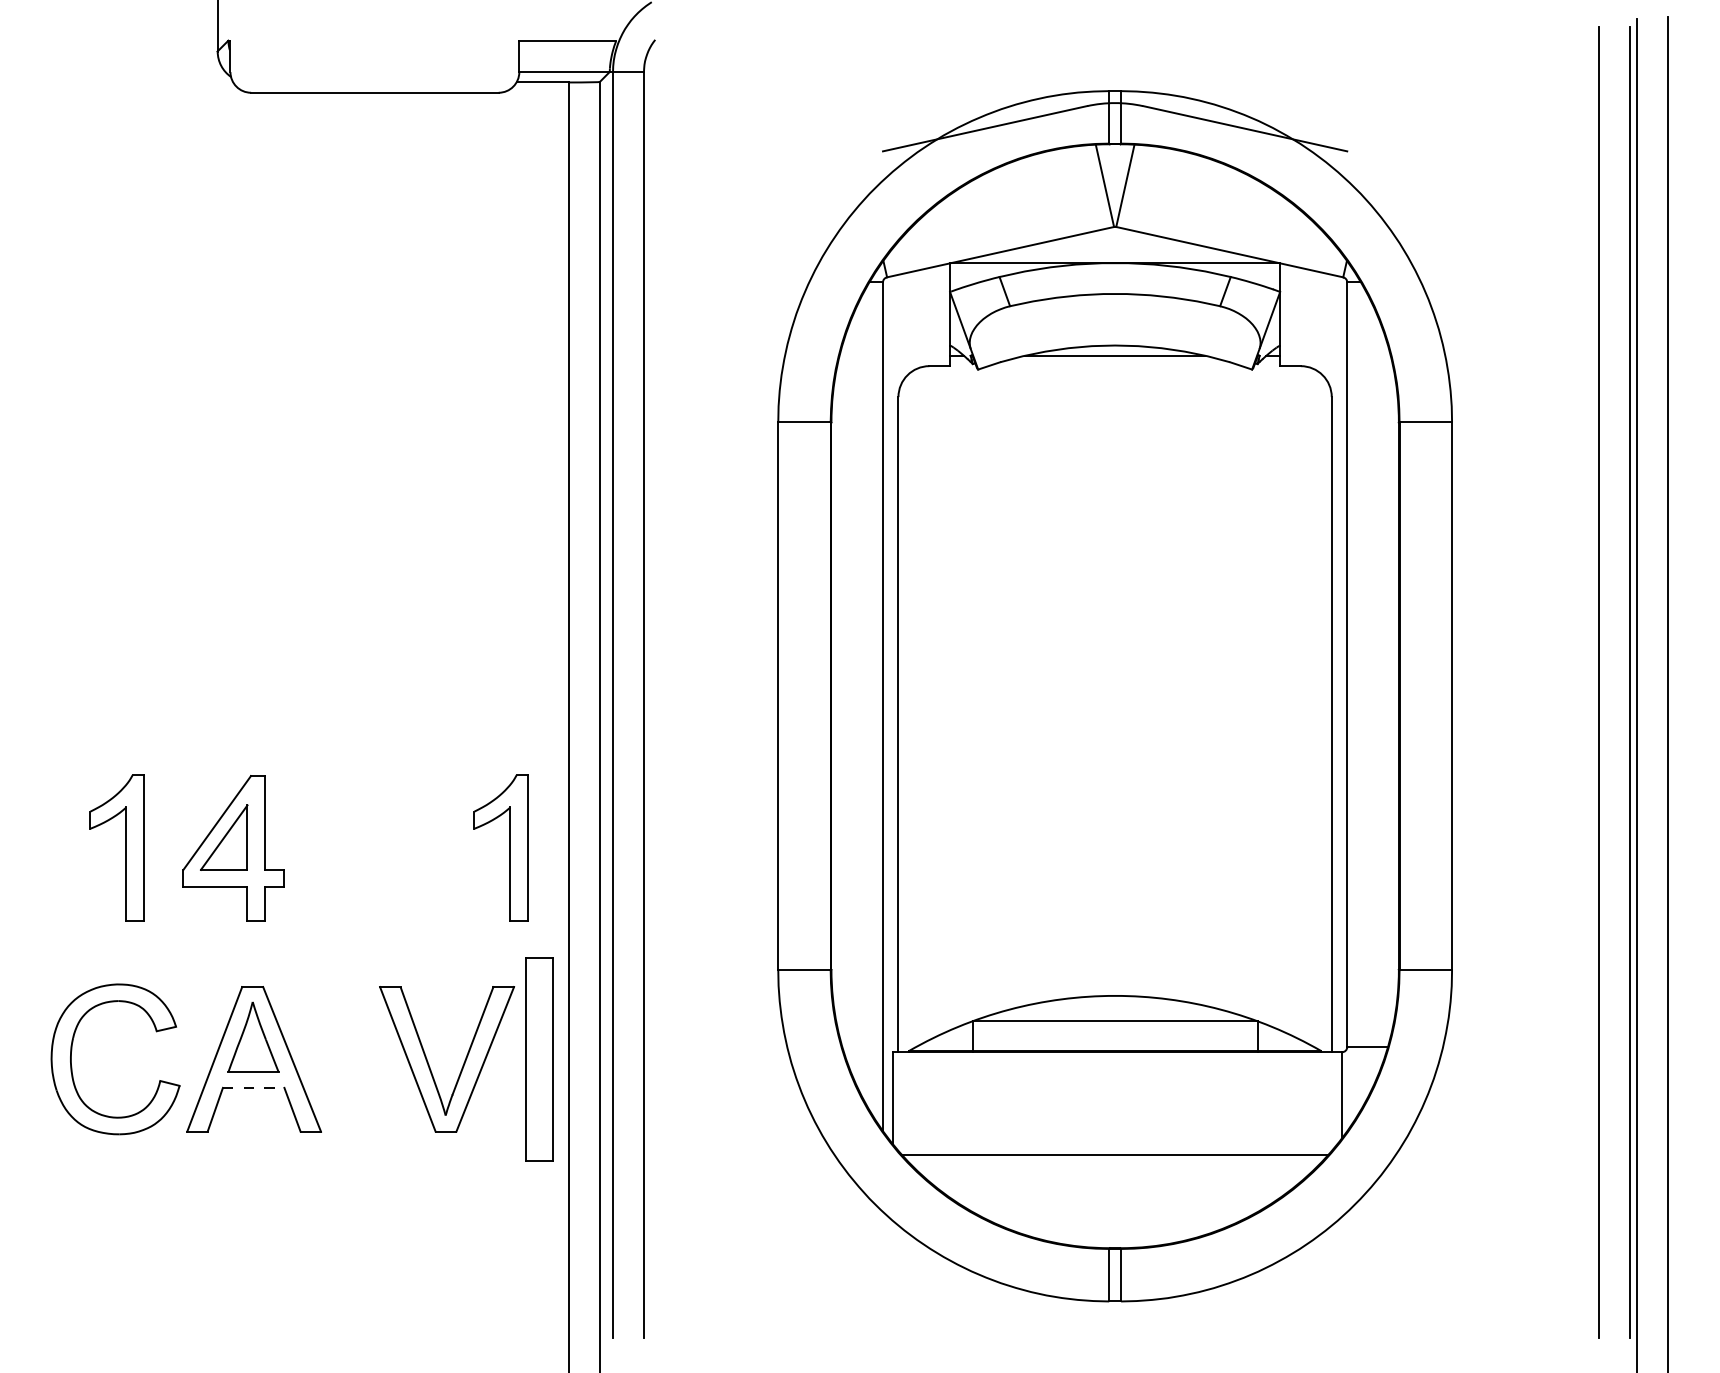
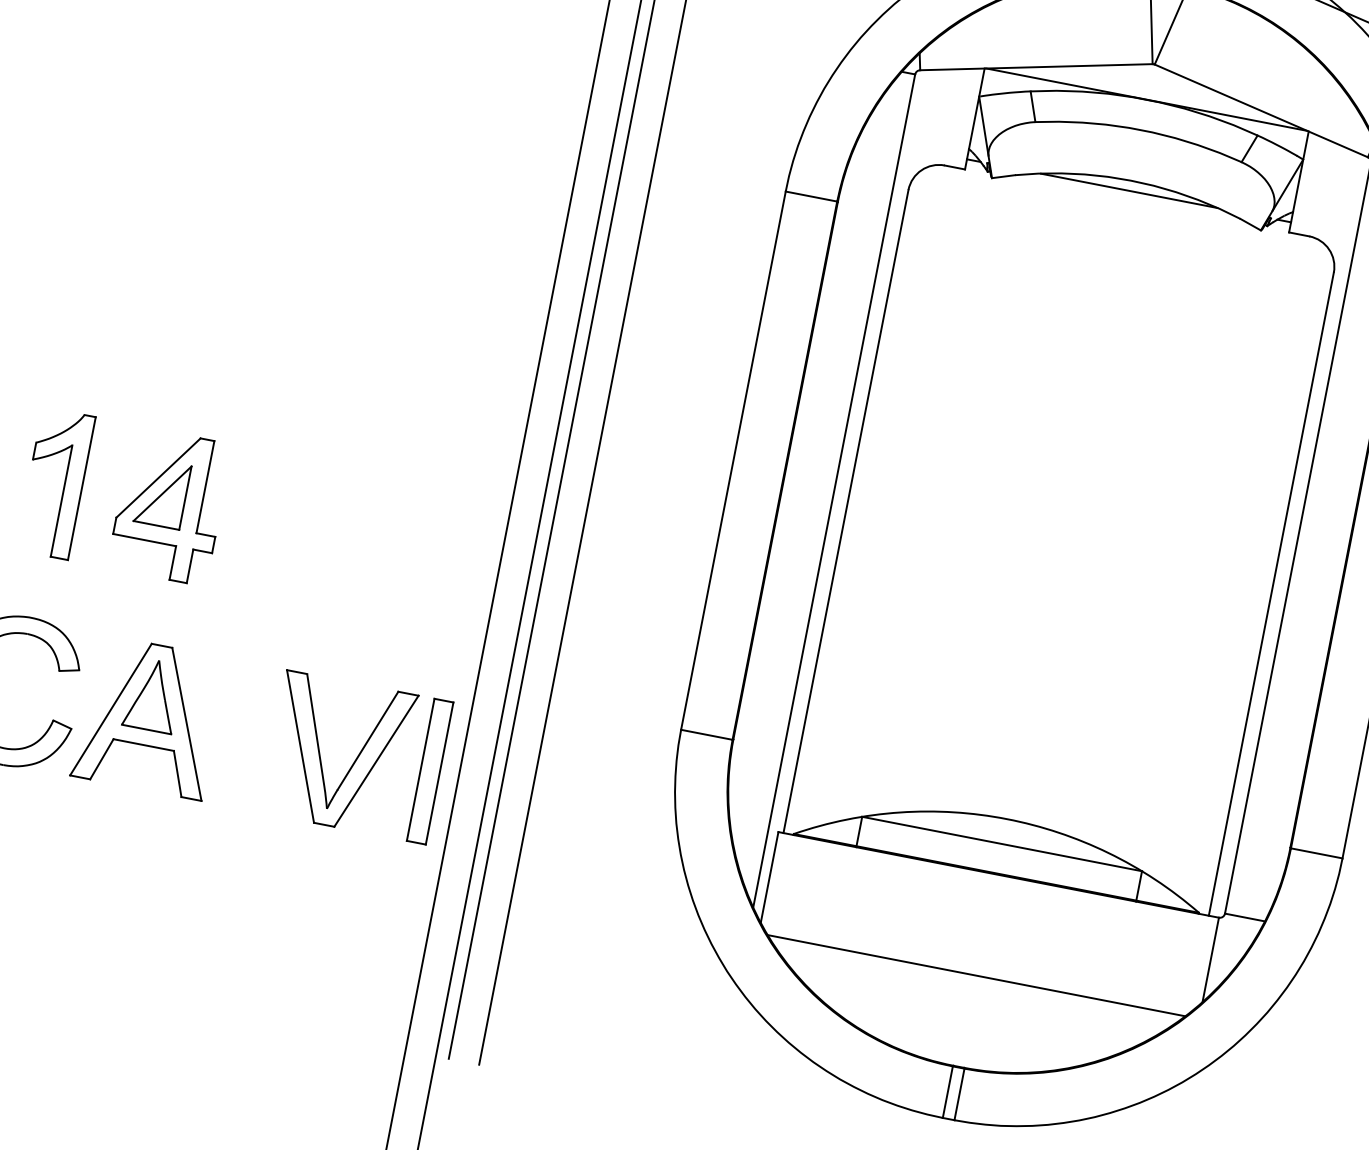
part: (509, 847) -> (440, 557), removed
part: (539, 1059) -> (429, 771), size x0.71
line: (253, 1087) -> (143, 744), dashed -> solid

